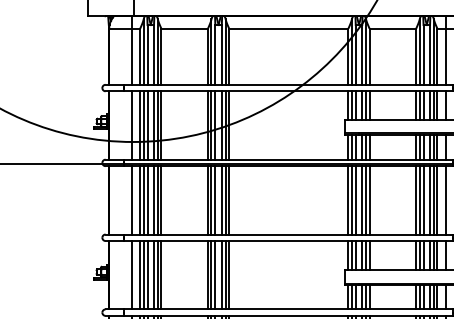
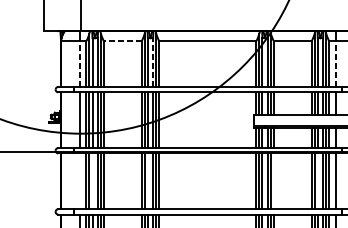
line: (184, 28) -> (122, 41), solid -> dashed
line: (221, 54) -> (152, 62), solid -> dashed
line: (131, 56) -> (79, 63), solid -> dashed
line: (445, 56) -> (335, 63), solid -> dashed
line: (131, 200) -> (79, 181), removed
line: (147, 200) -> (92, 181), removed
line: (215, 200) -> (147, 181), removed
line: (369, 200) -> (273, 181), removed
line: (423, 200) -> (317, 181), removed

